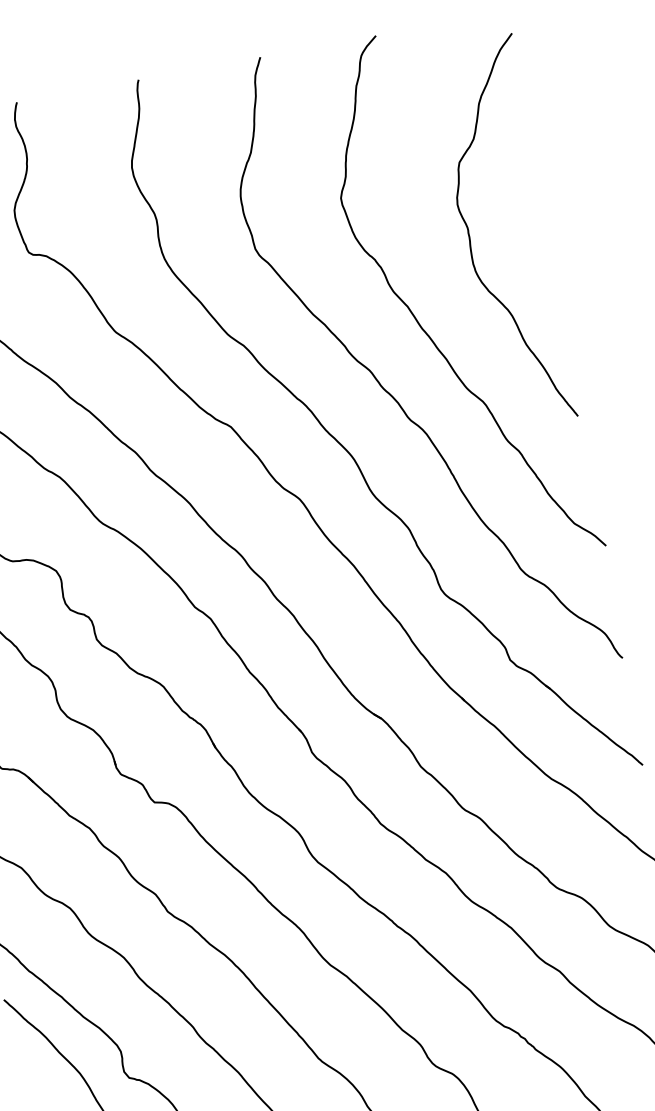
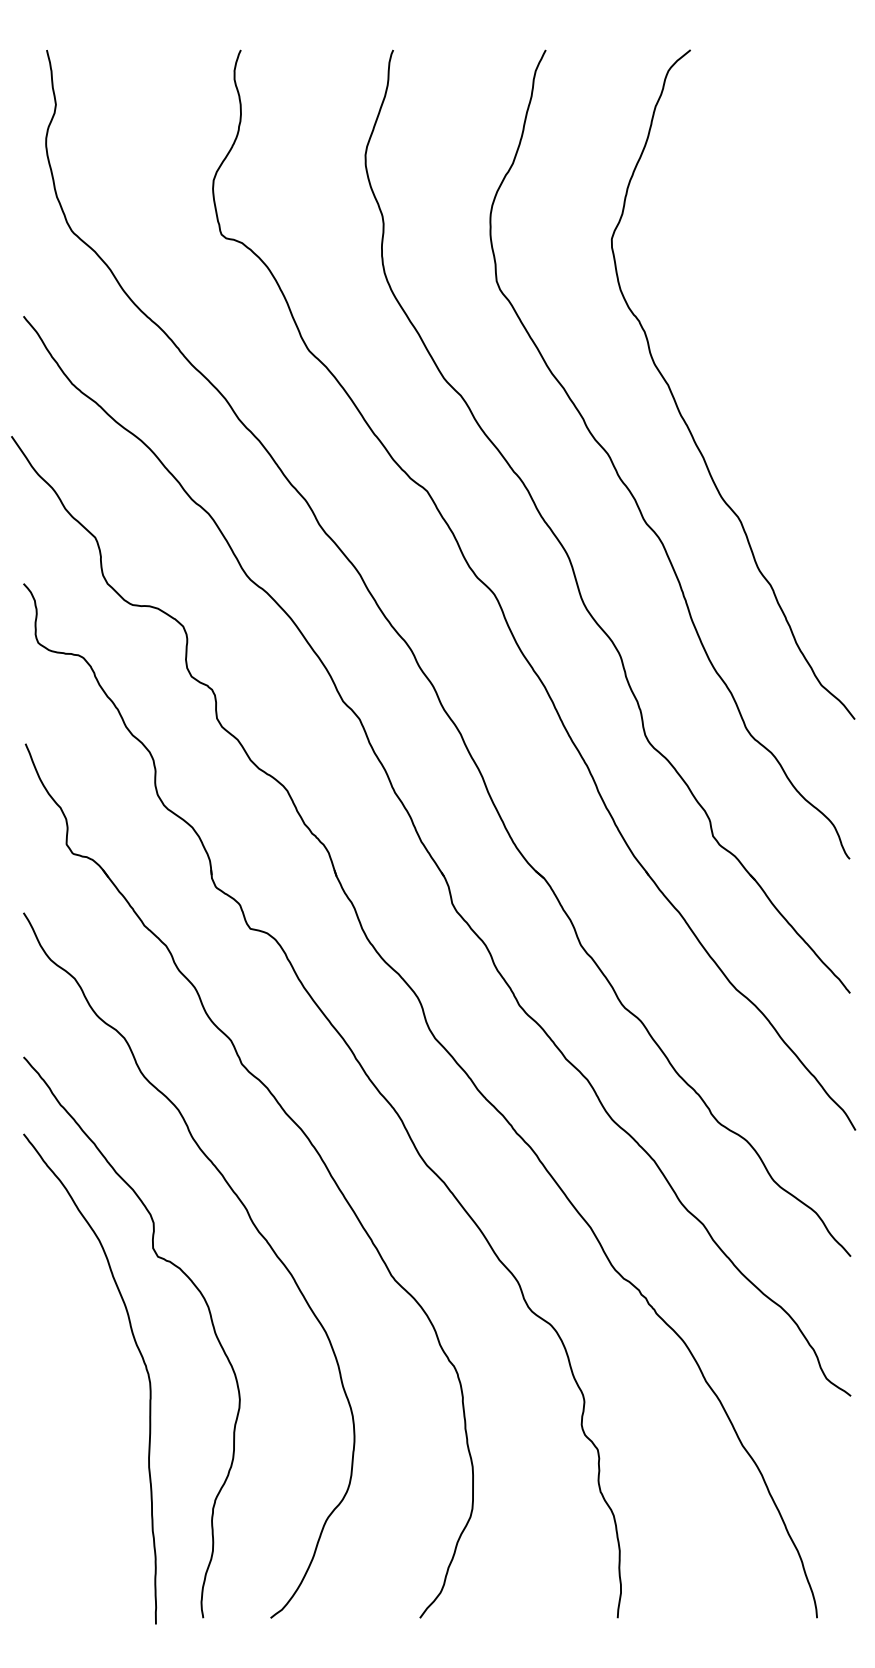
curve: (470, 238) -> (759, 316), removed

